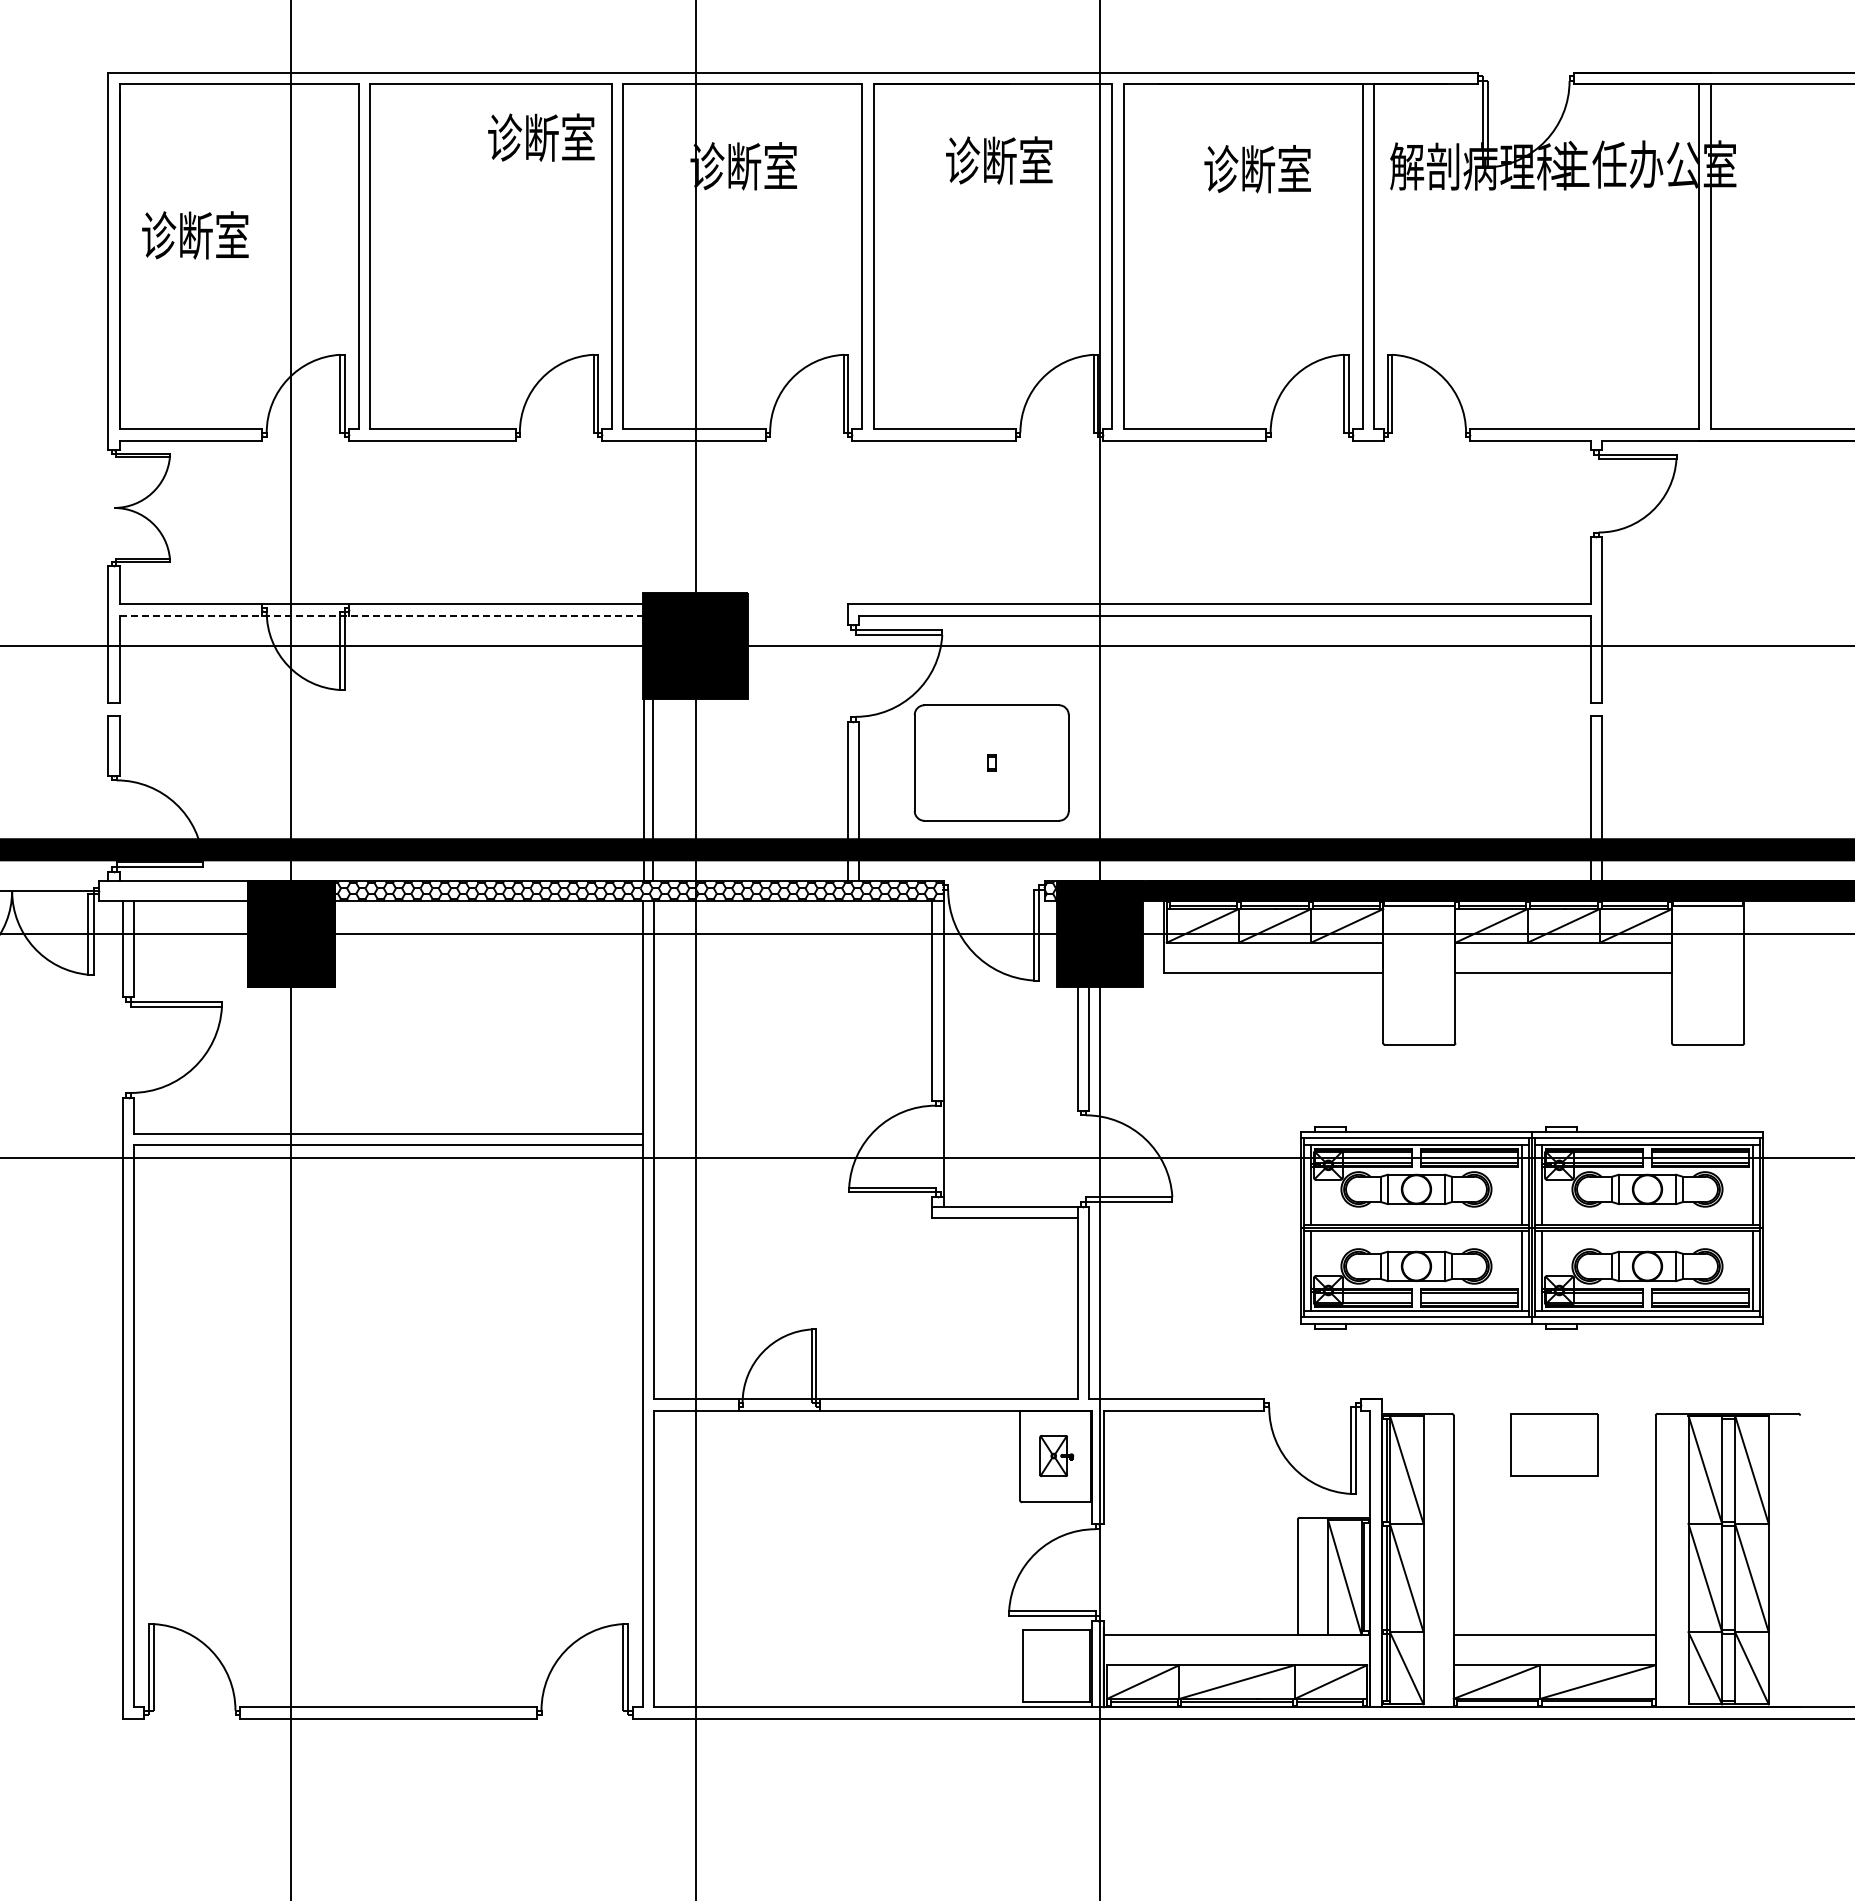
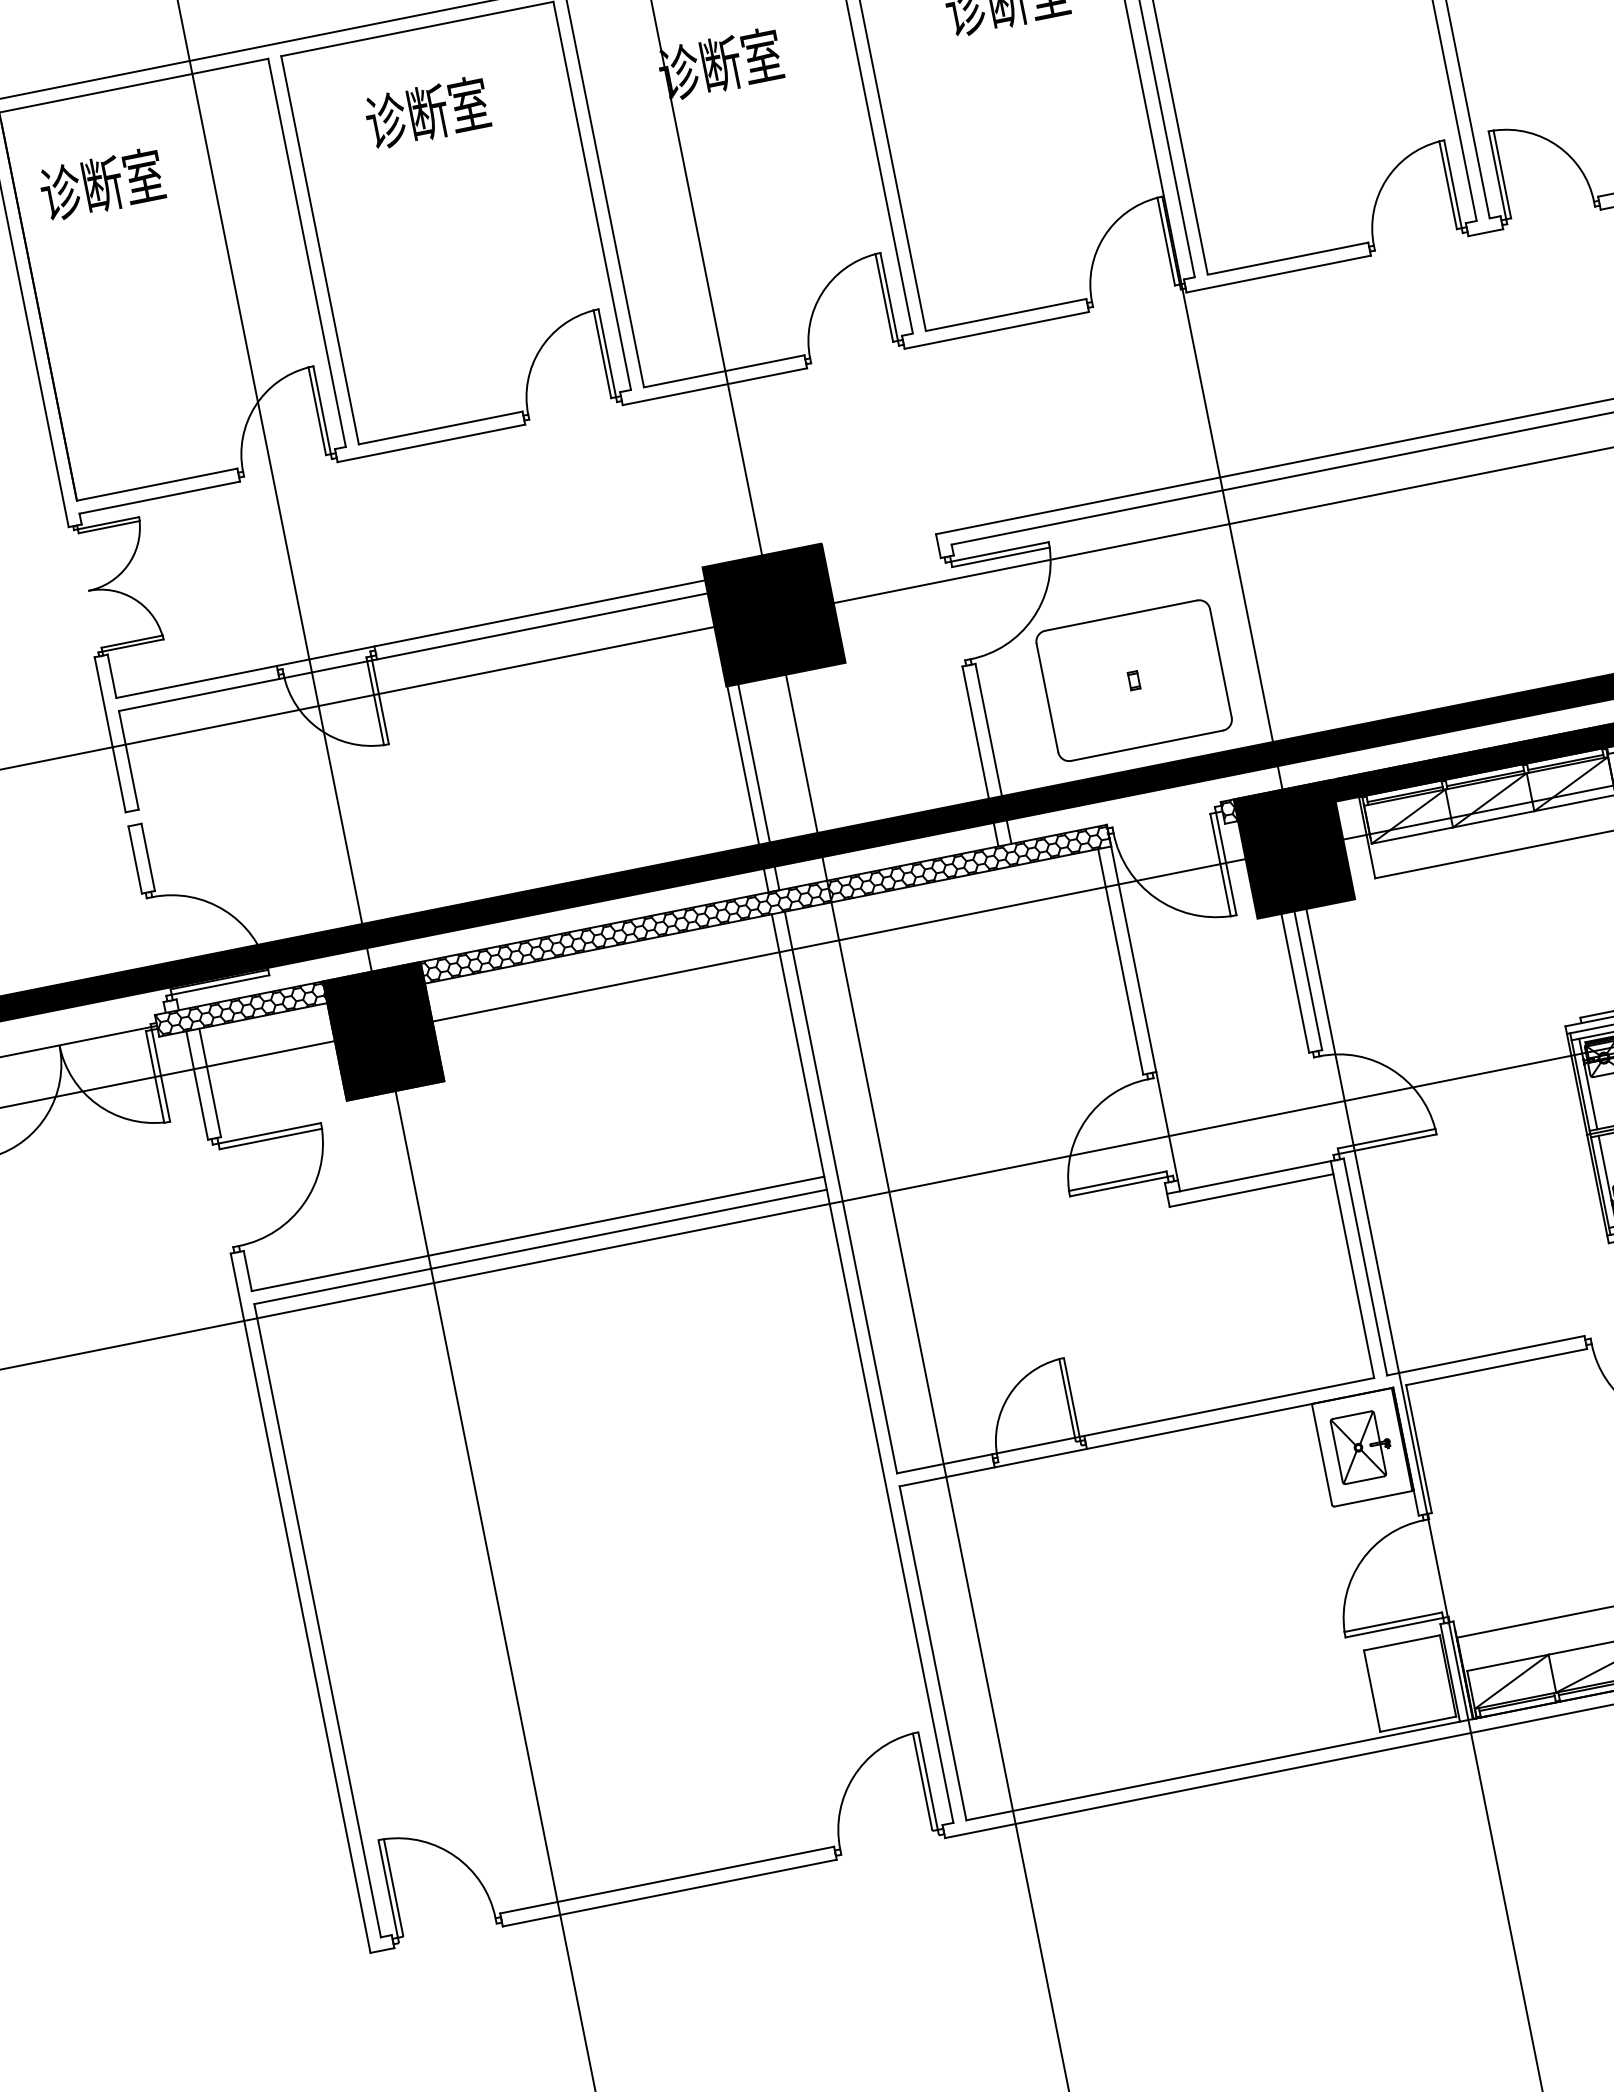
text: (541, 137) -> (427, 112), moved
text: (195, 235) -> (102, 184), moved
line: (381, 615) -> (413, 651), dashed -> solid
hatch: (172, 890) -> (240, 1008), added
part: (1056, 1455) -> (1362, 1446), size x1.43

